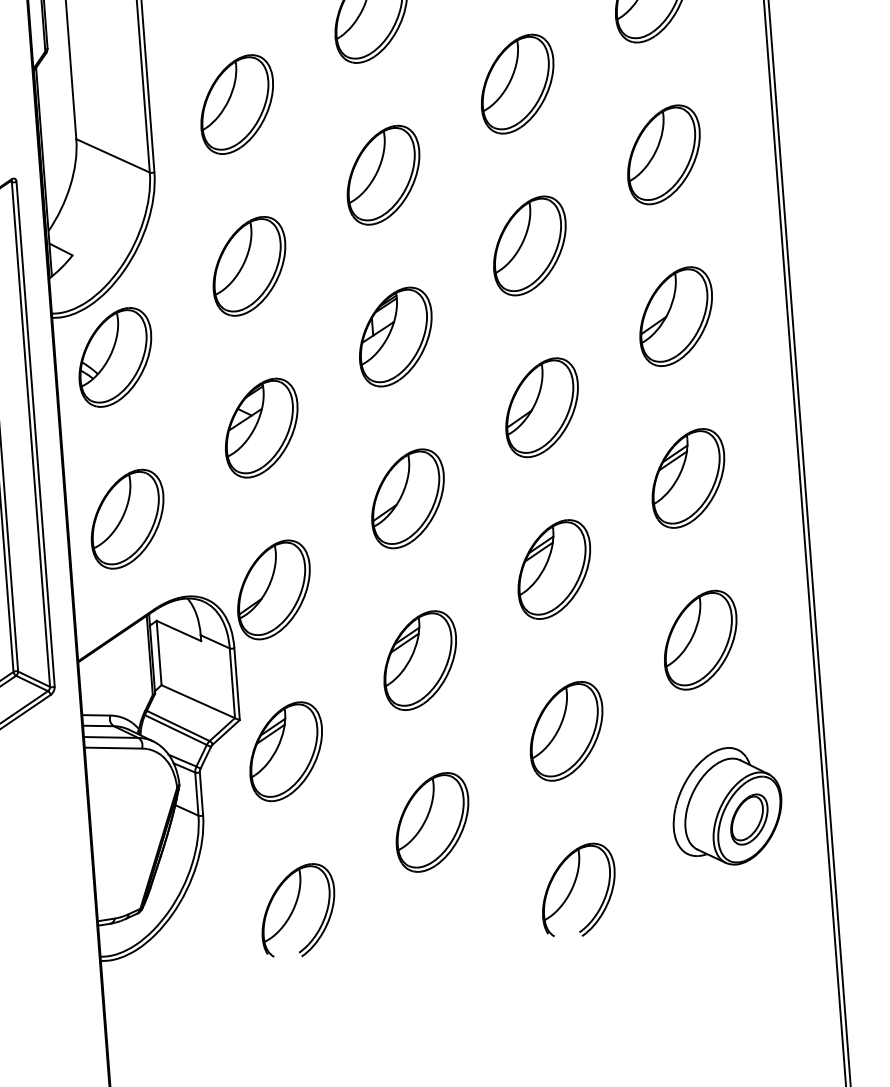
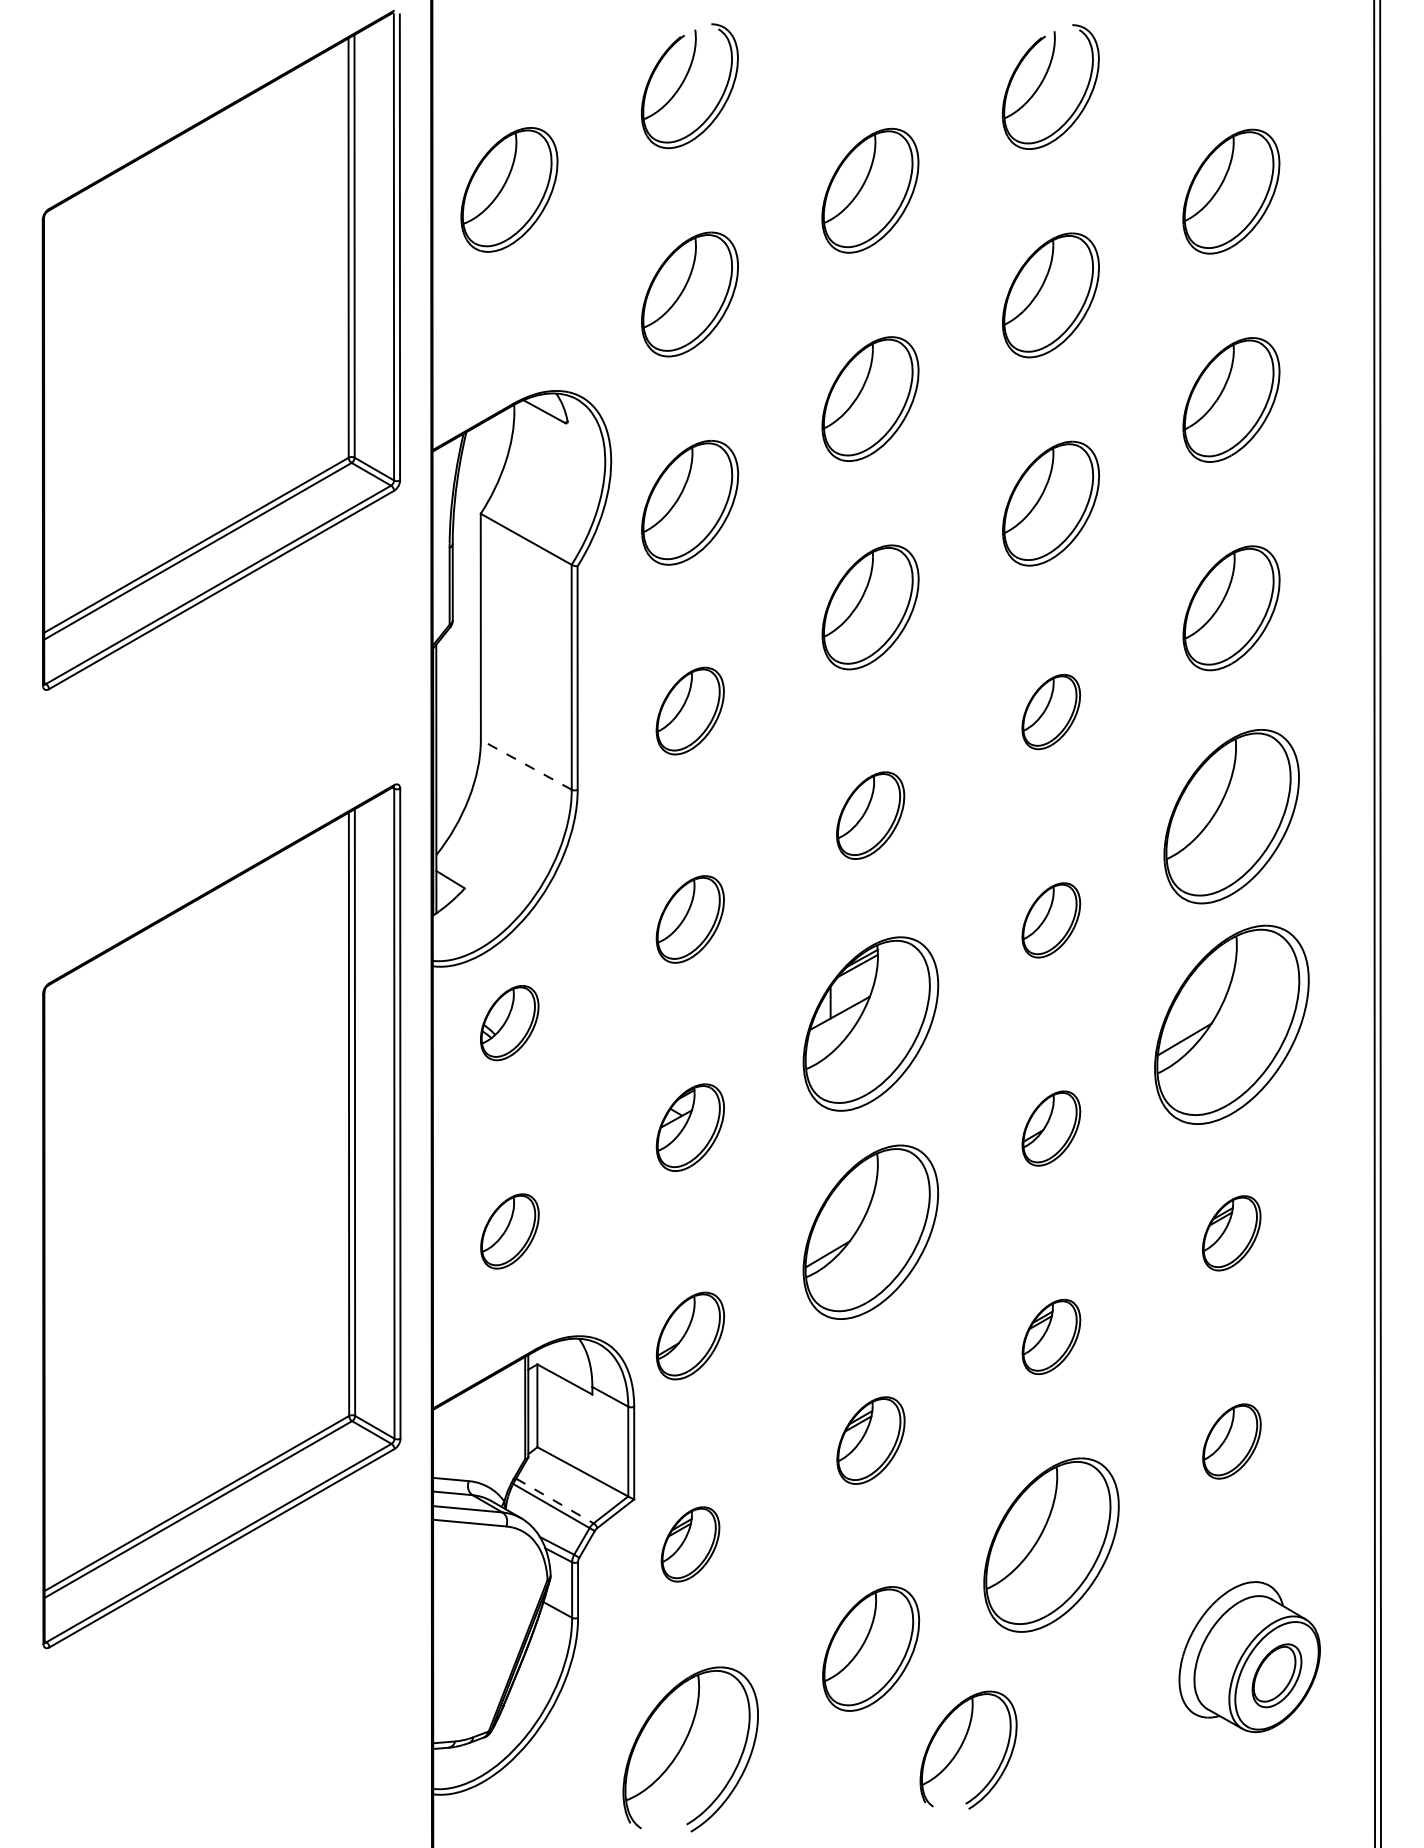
part: (517, 83) -> (1051, 711), size x0.6
part: (237, 104) -> (690, 710), size x0.7
part: (663, 154) -> (1231, 816), size x1.4
line: (113, 155) -> (526, 764), solid -> dashed
part: (383, 175) -> (870, 815), size x0.7
part: (530, 246) -> (1051, 920), size x0.6
part: (249, 266) -> (690, 919), size x0.7
part: (675, 316) -> (1231, 1024), size x1.6
part: (395, 336) -> (870, 1023), size x1.4
part: (115, 356) -> (509, 1022), size x0.6
part: (542, 407) -> (1051, 1128), size x0.6
part: (261, 427) -> (690, 1127), size x0.7
part: (688, 478) -> (1231, 1233), size x0.6
part: (407, 498) -> (870, 1232), size x1.4
part: (127, 519) -> (509, 1231), size x0.6
part: (554, 569) -> (1051, 1336), size x0.6
part: (273, 589) -> (690, 1335), size x0.7
part: (700, 640) -> (1231, 1441), size x0.6
part: (419, 660) -> (870, 1440), size x0.7
line: (177, 726) -> (554, 1501), solid -> dashed
part: (566, 731) -> (1051, 1545), size x1.4
part: (286, 751) -> (690, 1544), size x0.6
part: (573, 887) -> (962, 1745), moved
part: (298, 910) -> (690, 1748), size x1.4

